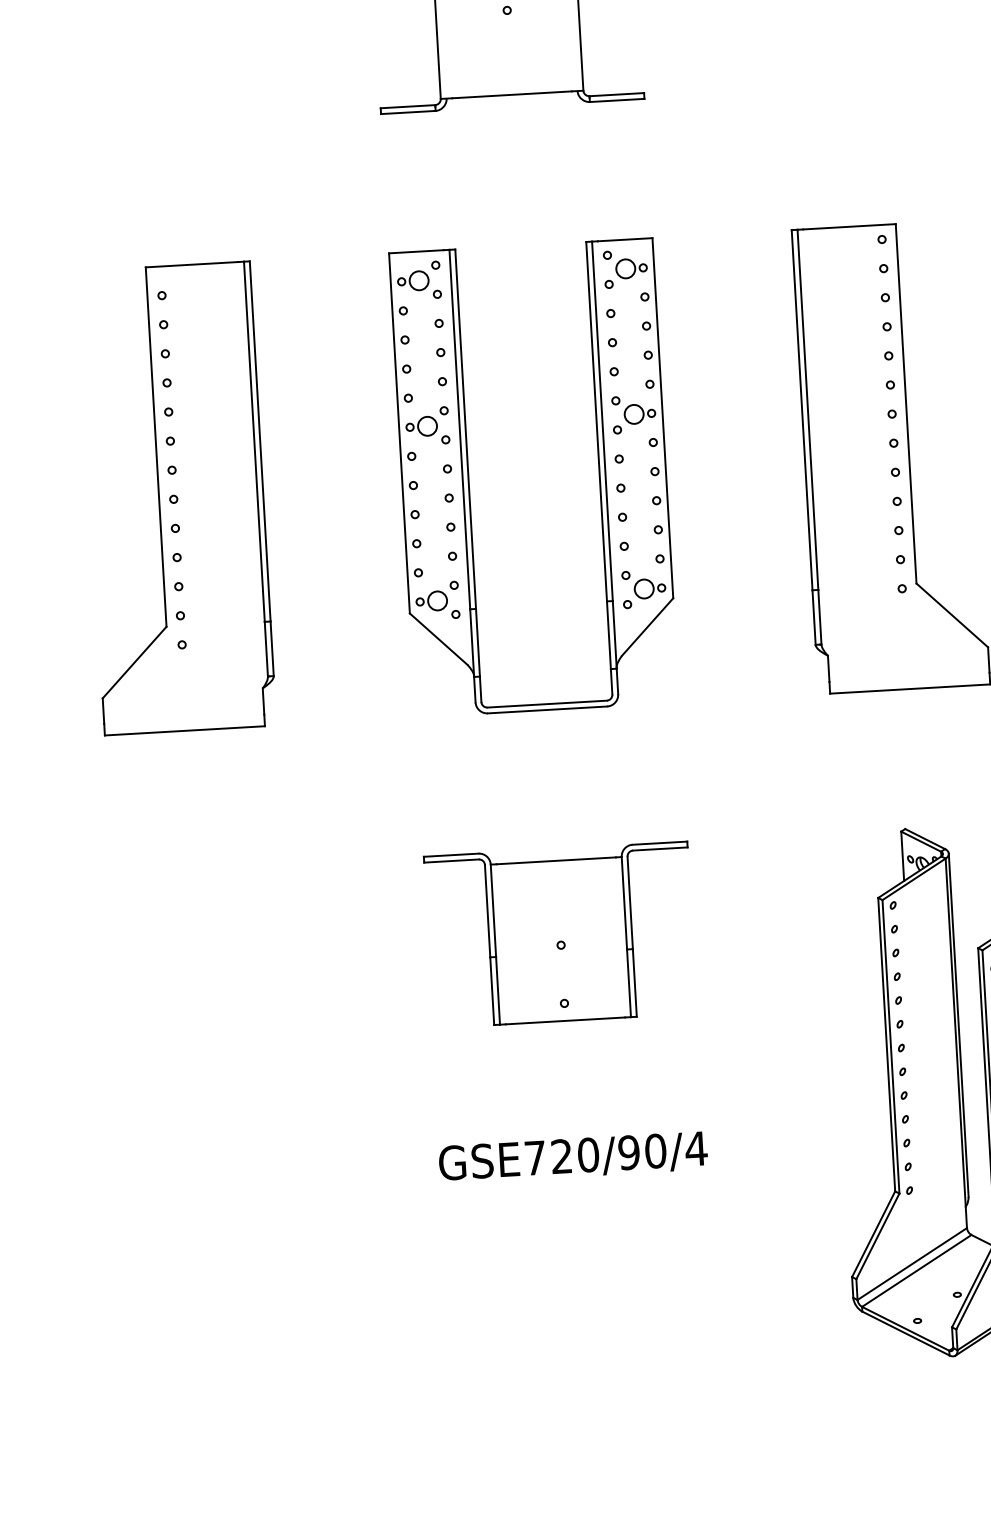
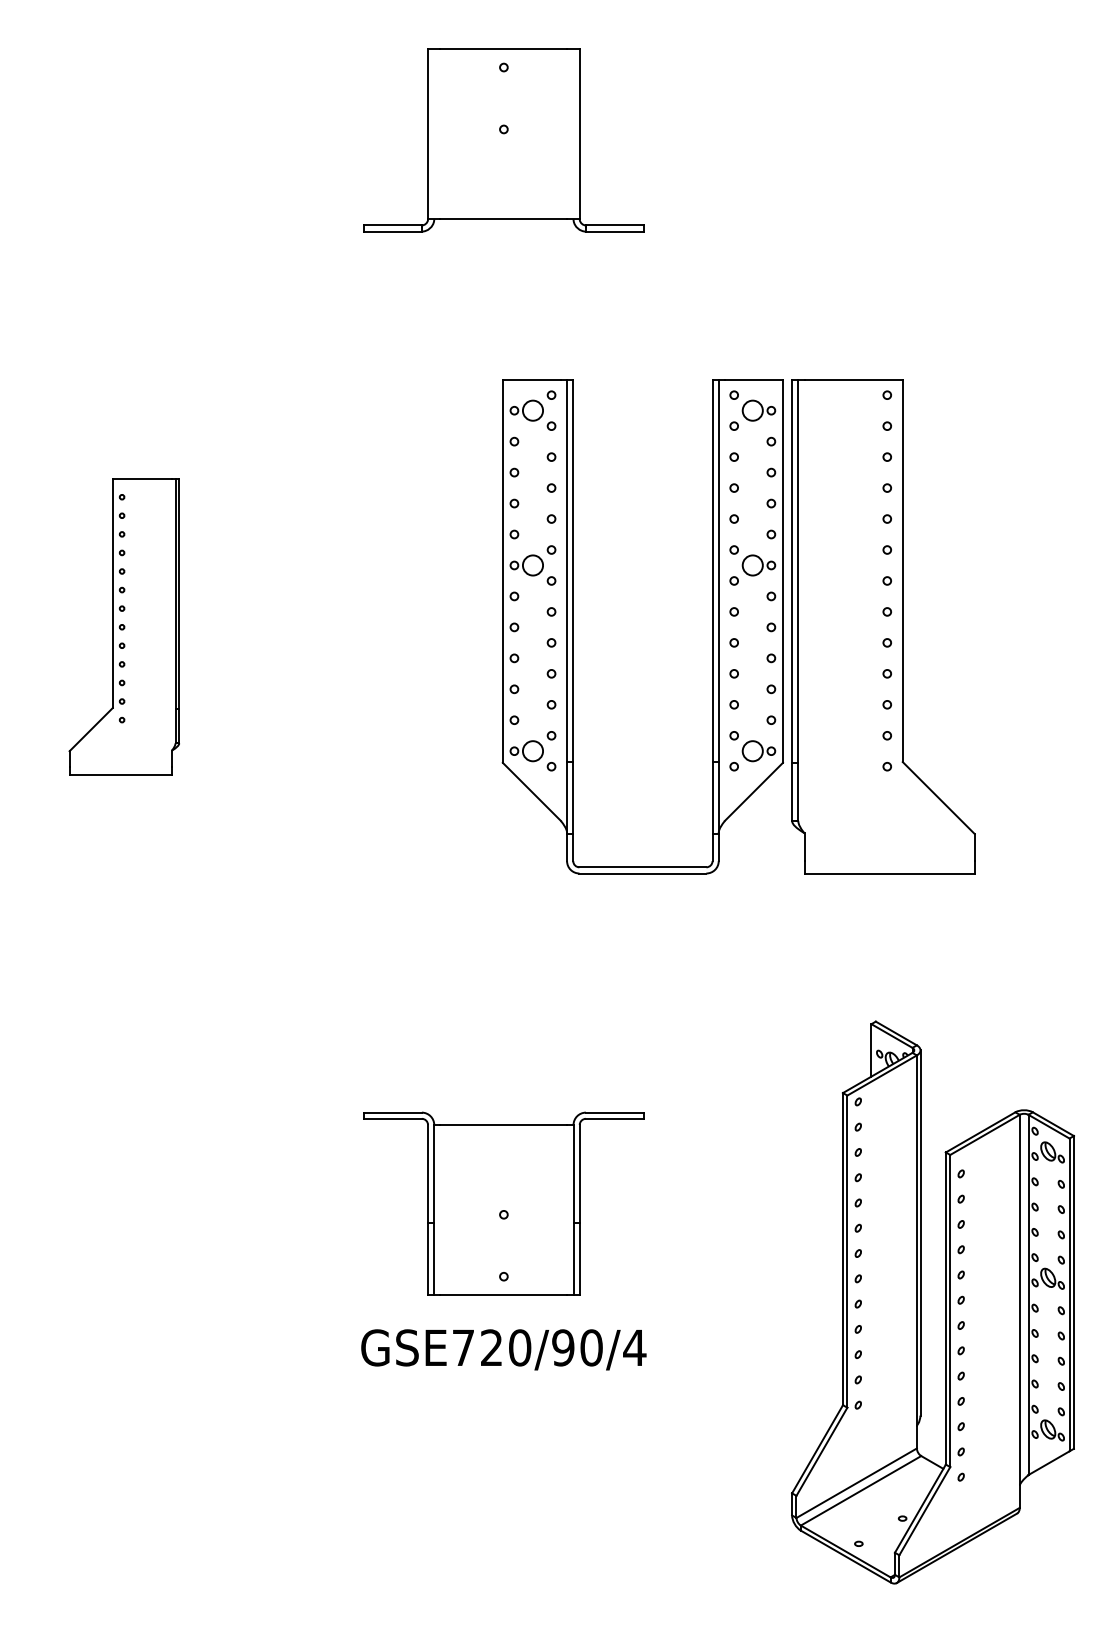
part: (468, 481) -> (573, 626), moved
part: (177, 498) -> (124, 626), size x0.6
part: (560, 934) -> (503, 1203), moved

